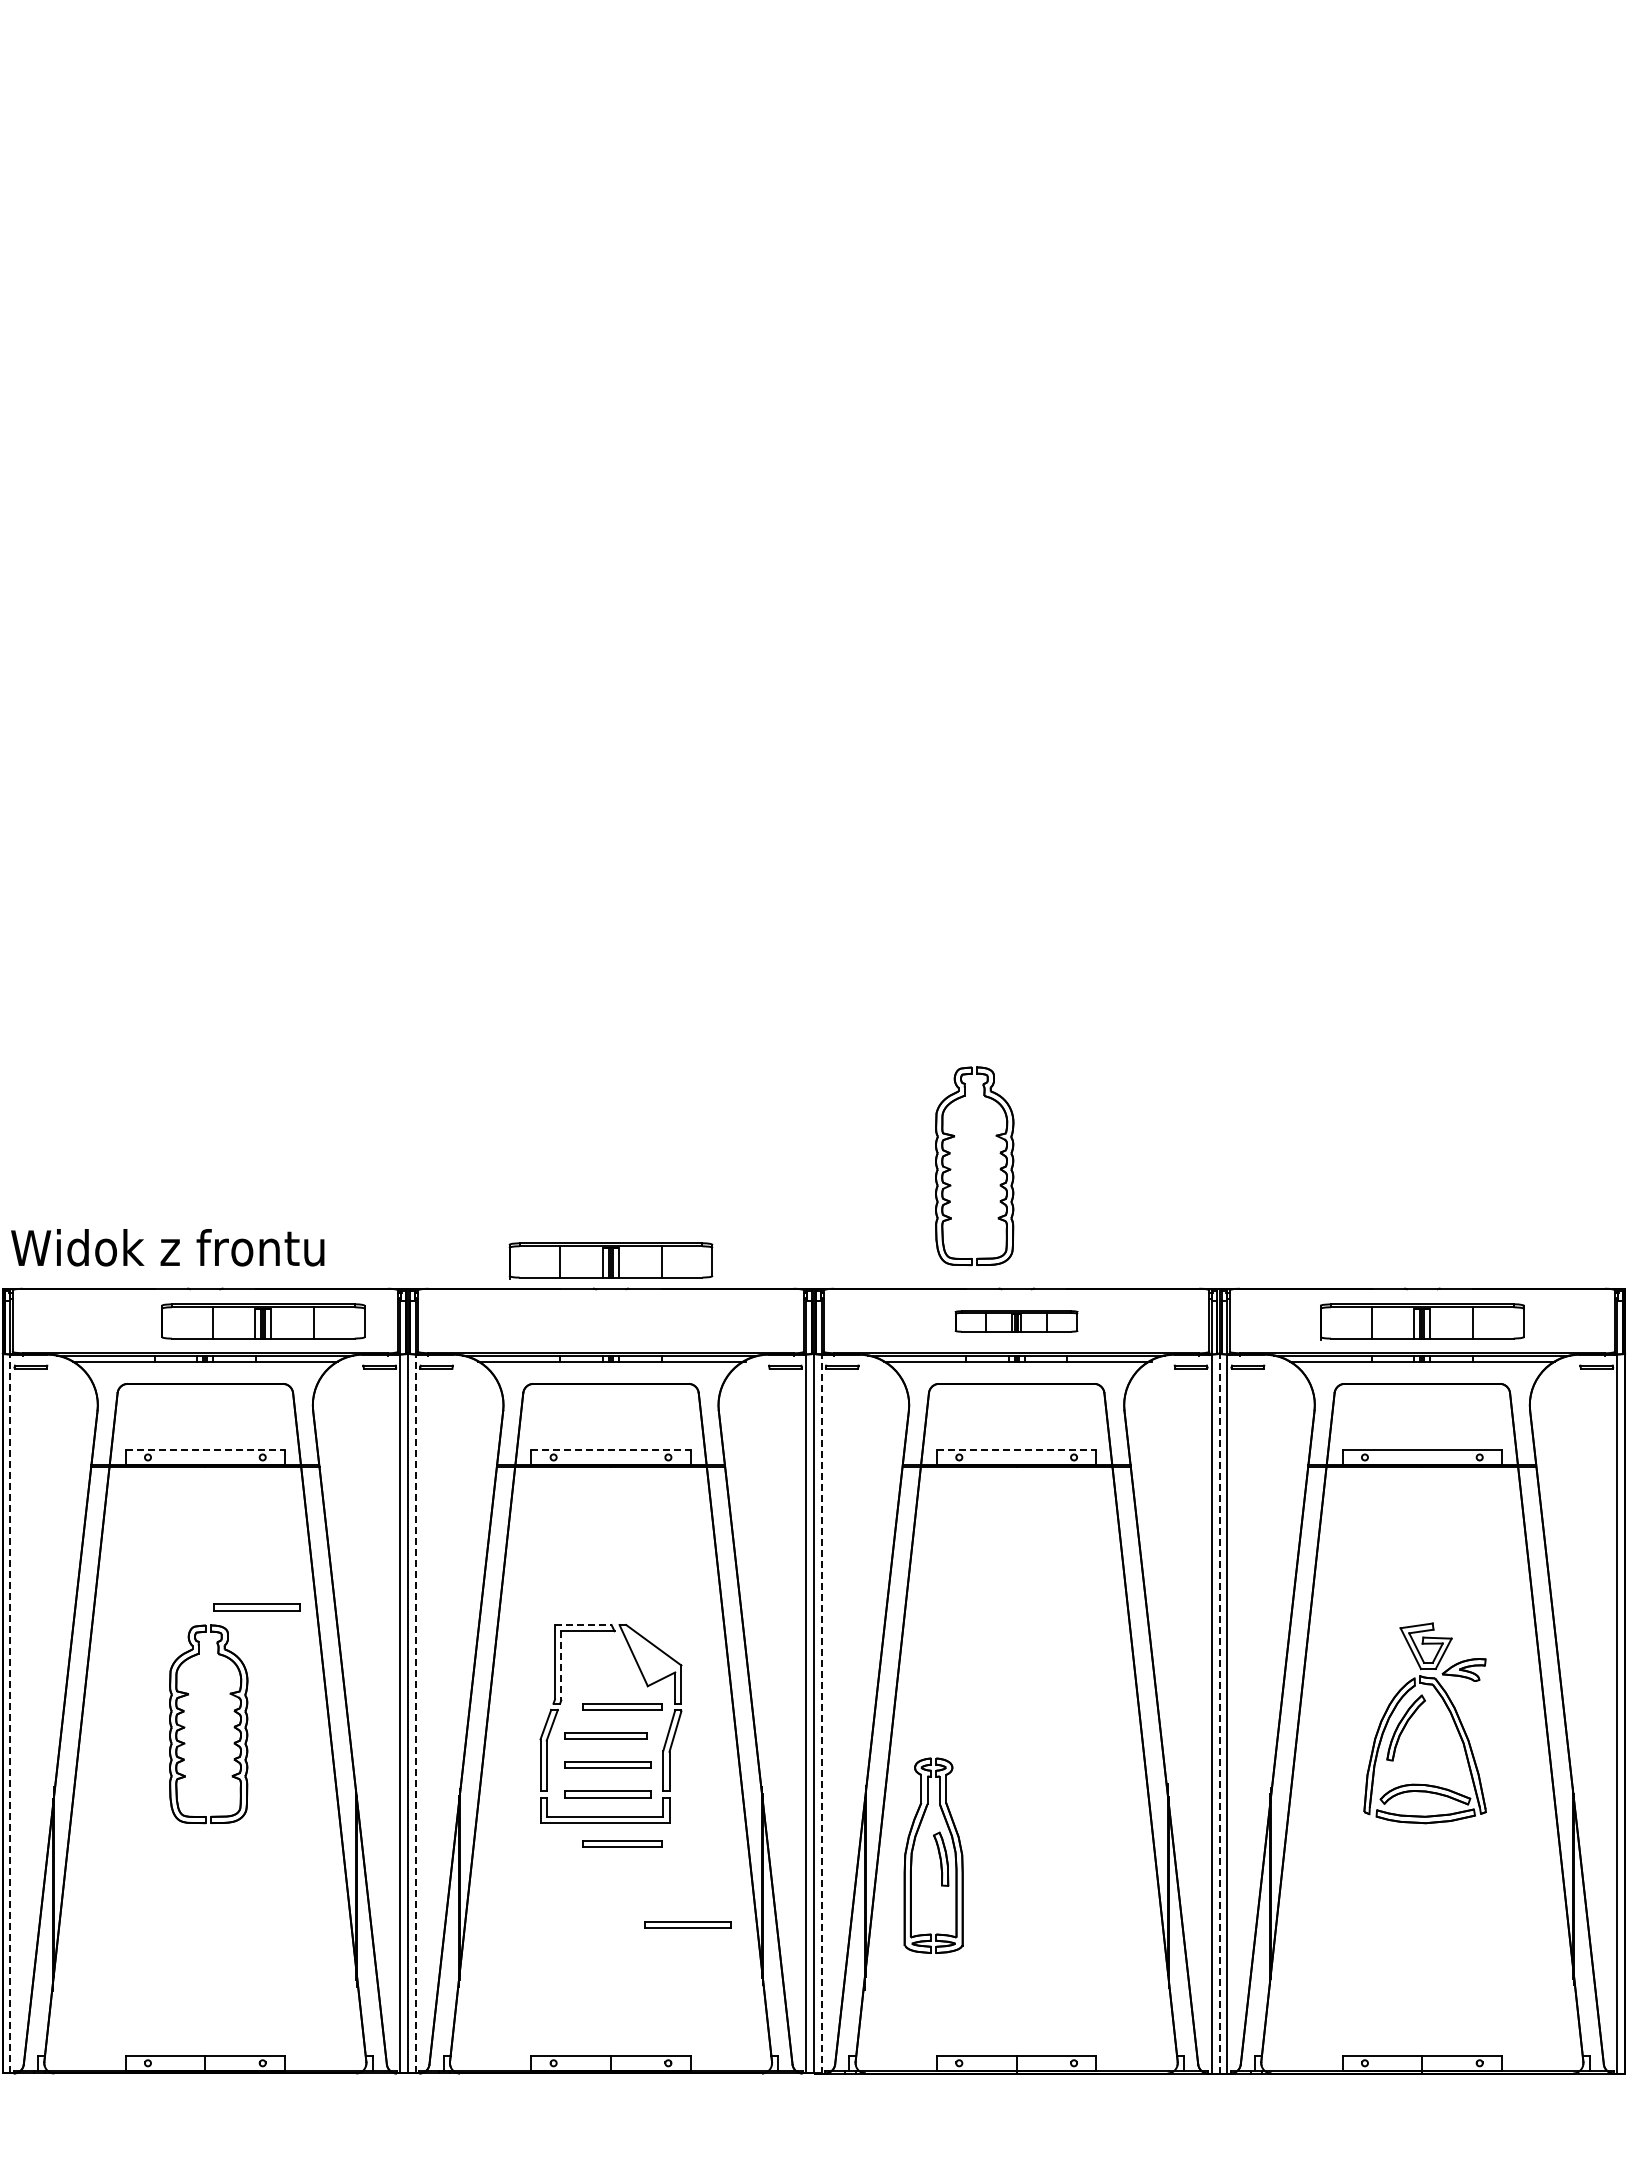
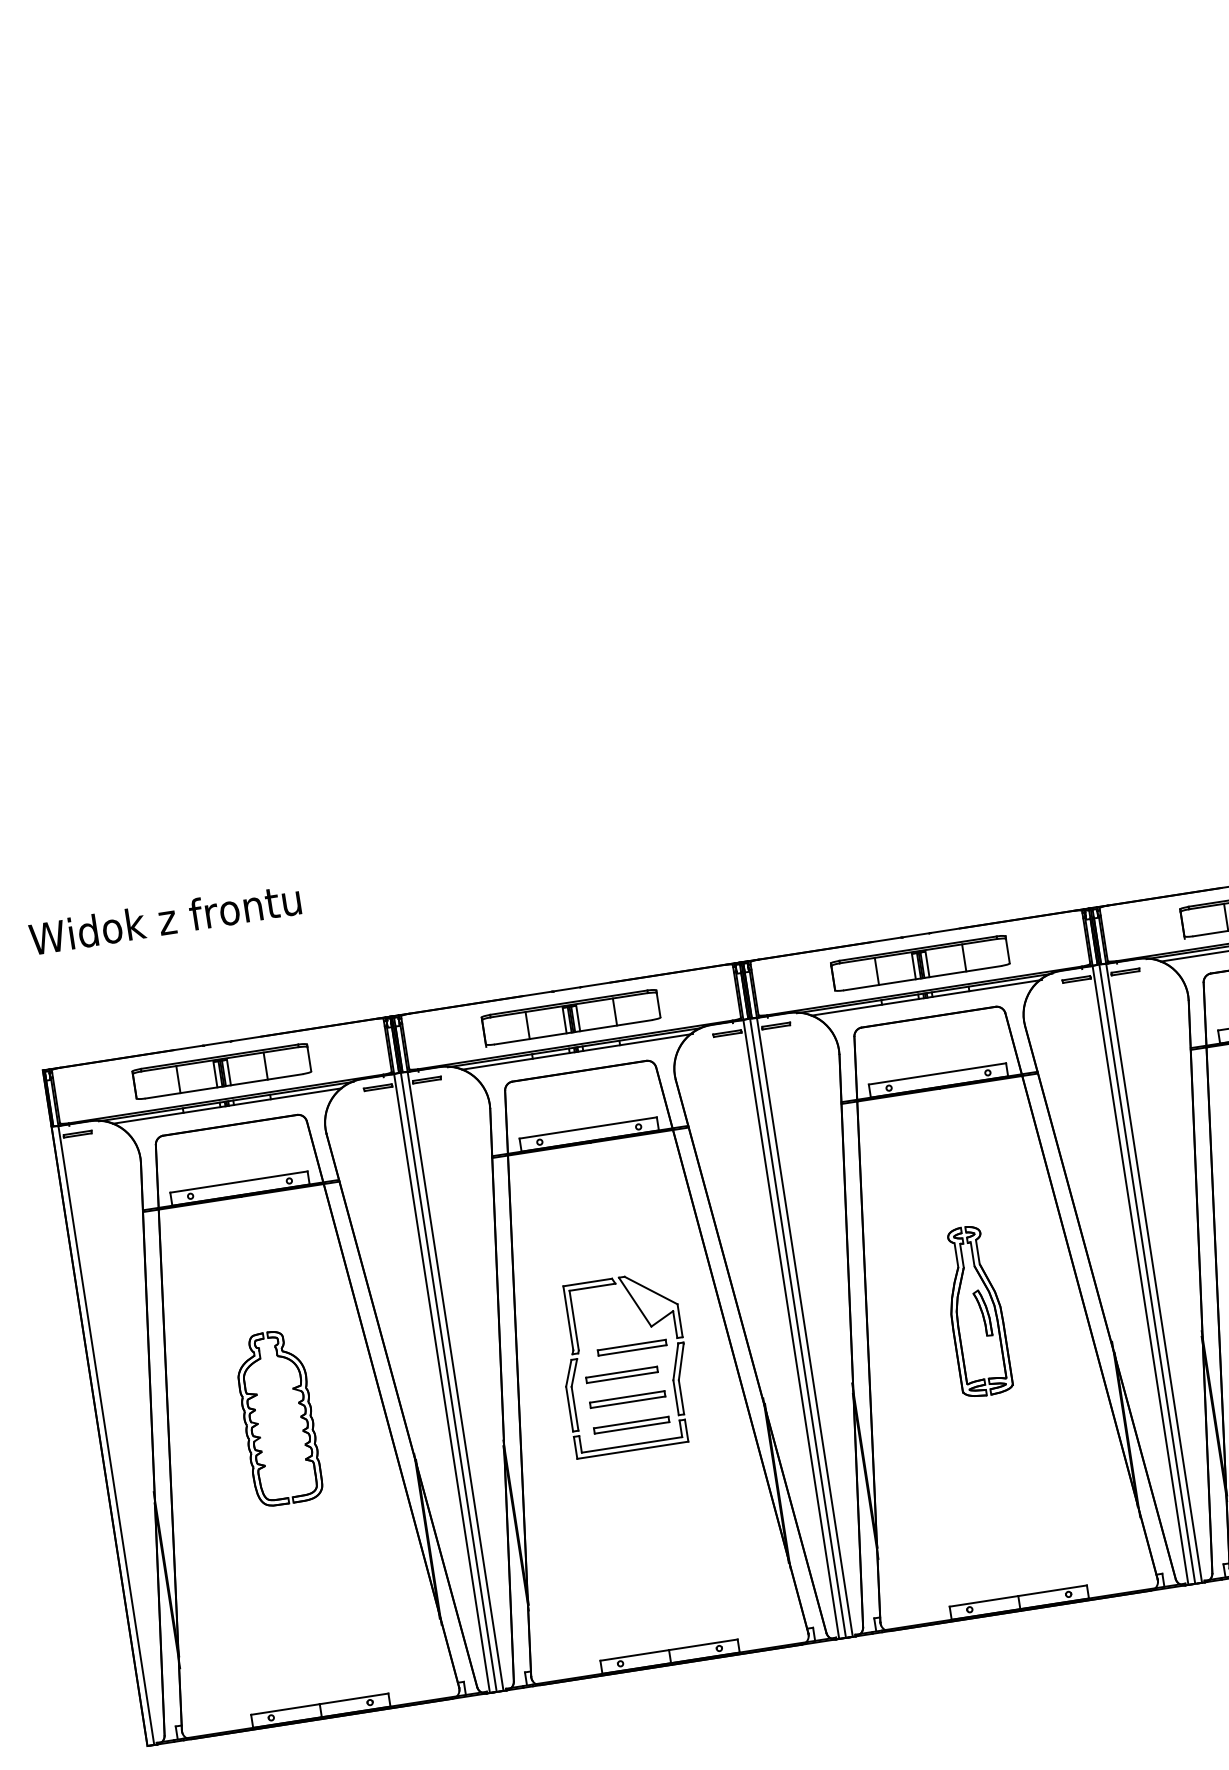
part: (951, 1169) -> (844, 841), removed
text: (167, 1247) -> (164, 919), moved
part: (610, 1260) -> (570, 1017), moved
part: (263, 1321) -> (221, 1071), moved
part: (1016, 1321) -> (920, 963), size x1.67
line: (205, 1449) -> (239, 1181), dashed -> solid
line: (611, 1449) -> (588, 1127), dashed -> solid
line: (1016, 1449) -> (937, 1073), dashed -> solid
part: (256, 1607) -> (304, 1311), removed
line: (583, 1625) -> (587, 1282), dashed -> solid
line: (561, 1665) -> (574, 1320), dashed -> solid
line: (1219, 1712) -> (1147, 1273), dashed -> solid
line: (10, 1713) -> (106, 1435), dashed -> solid
line: (416, 1713) -> (455, 1380), dashed -> solid
line: (821, 1713) -> (804, 1326), dashed -> solid
part: (622, 1843) -> (650, 1465), removed
part: (933, 1855) -> (975, 1311), moved
part: (687, 1924) -> (717, 1526), removed

